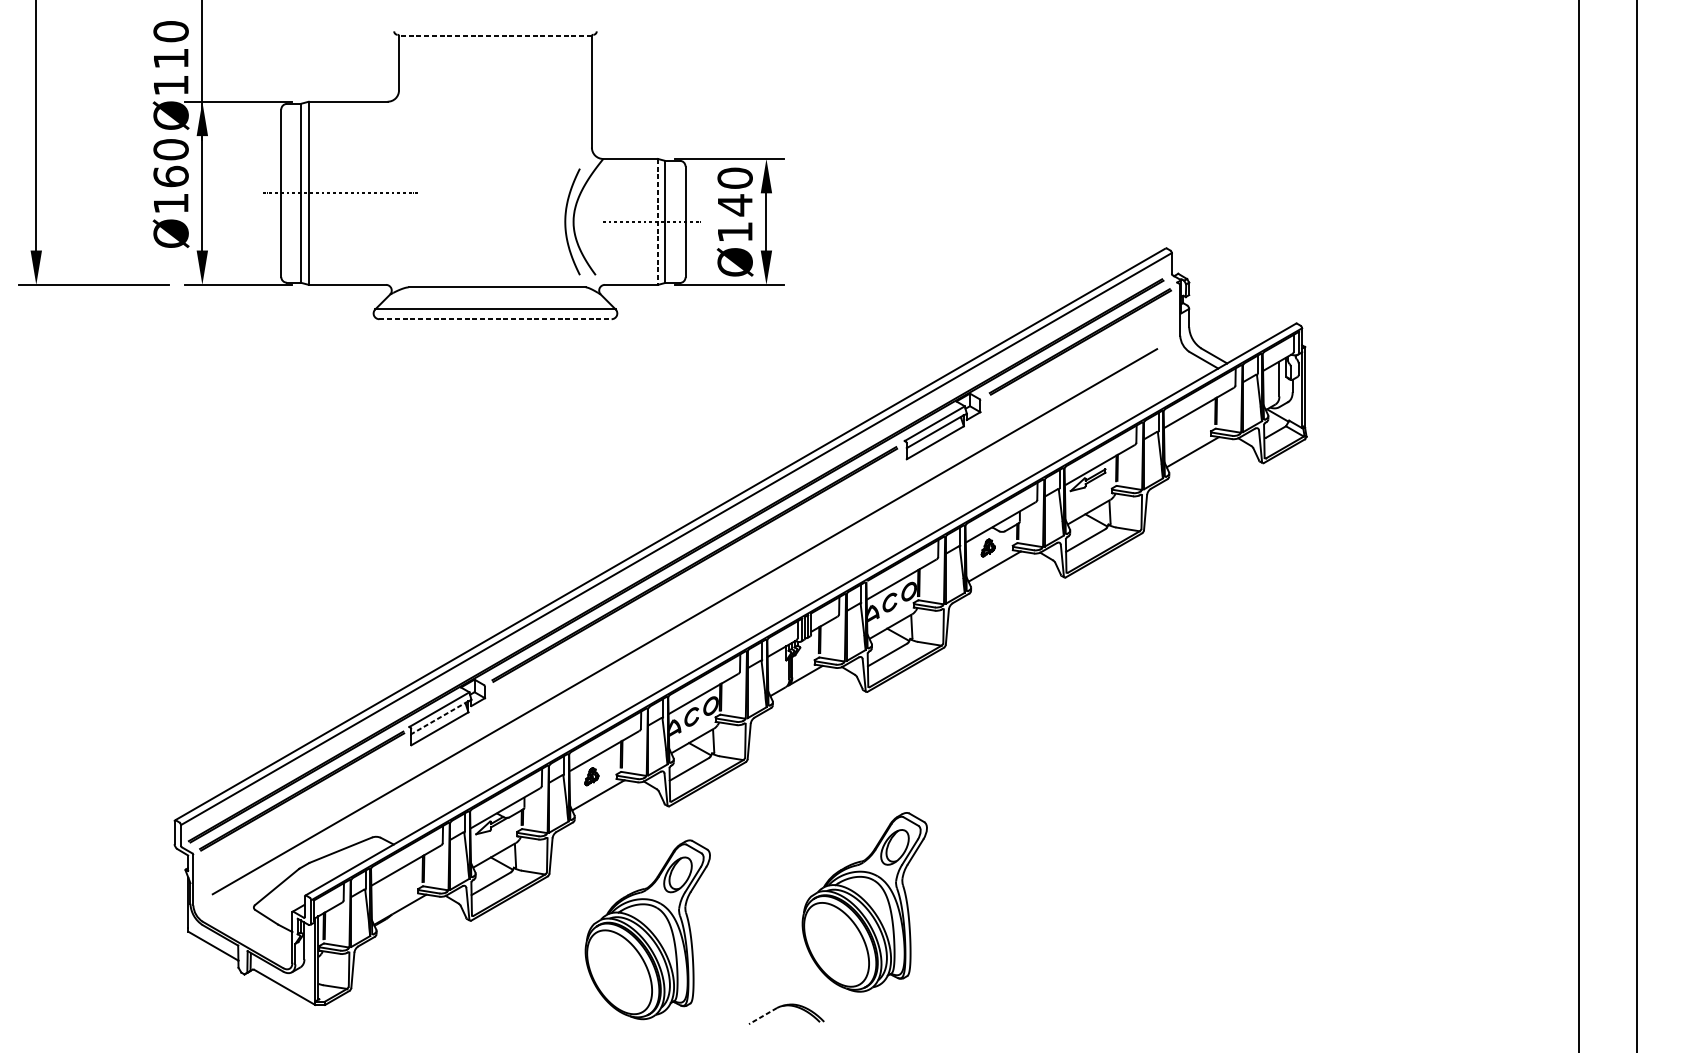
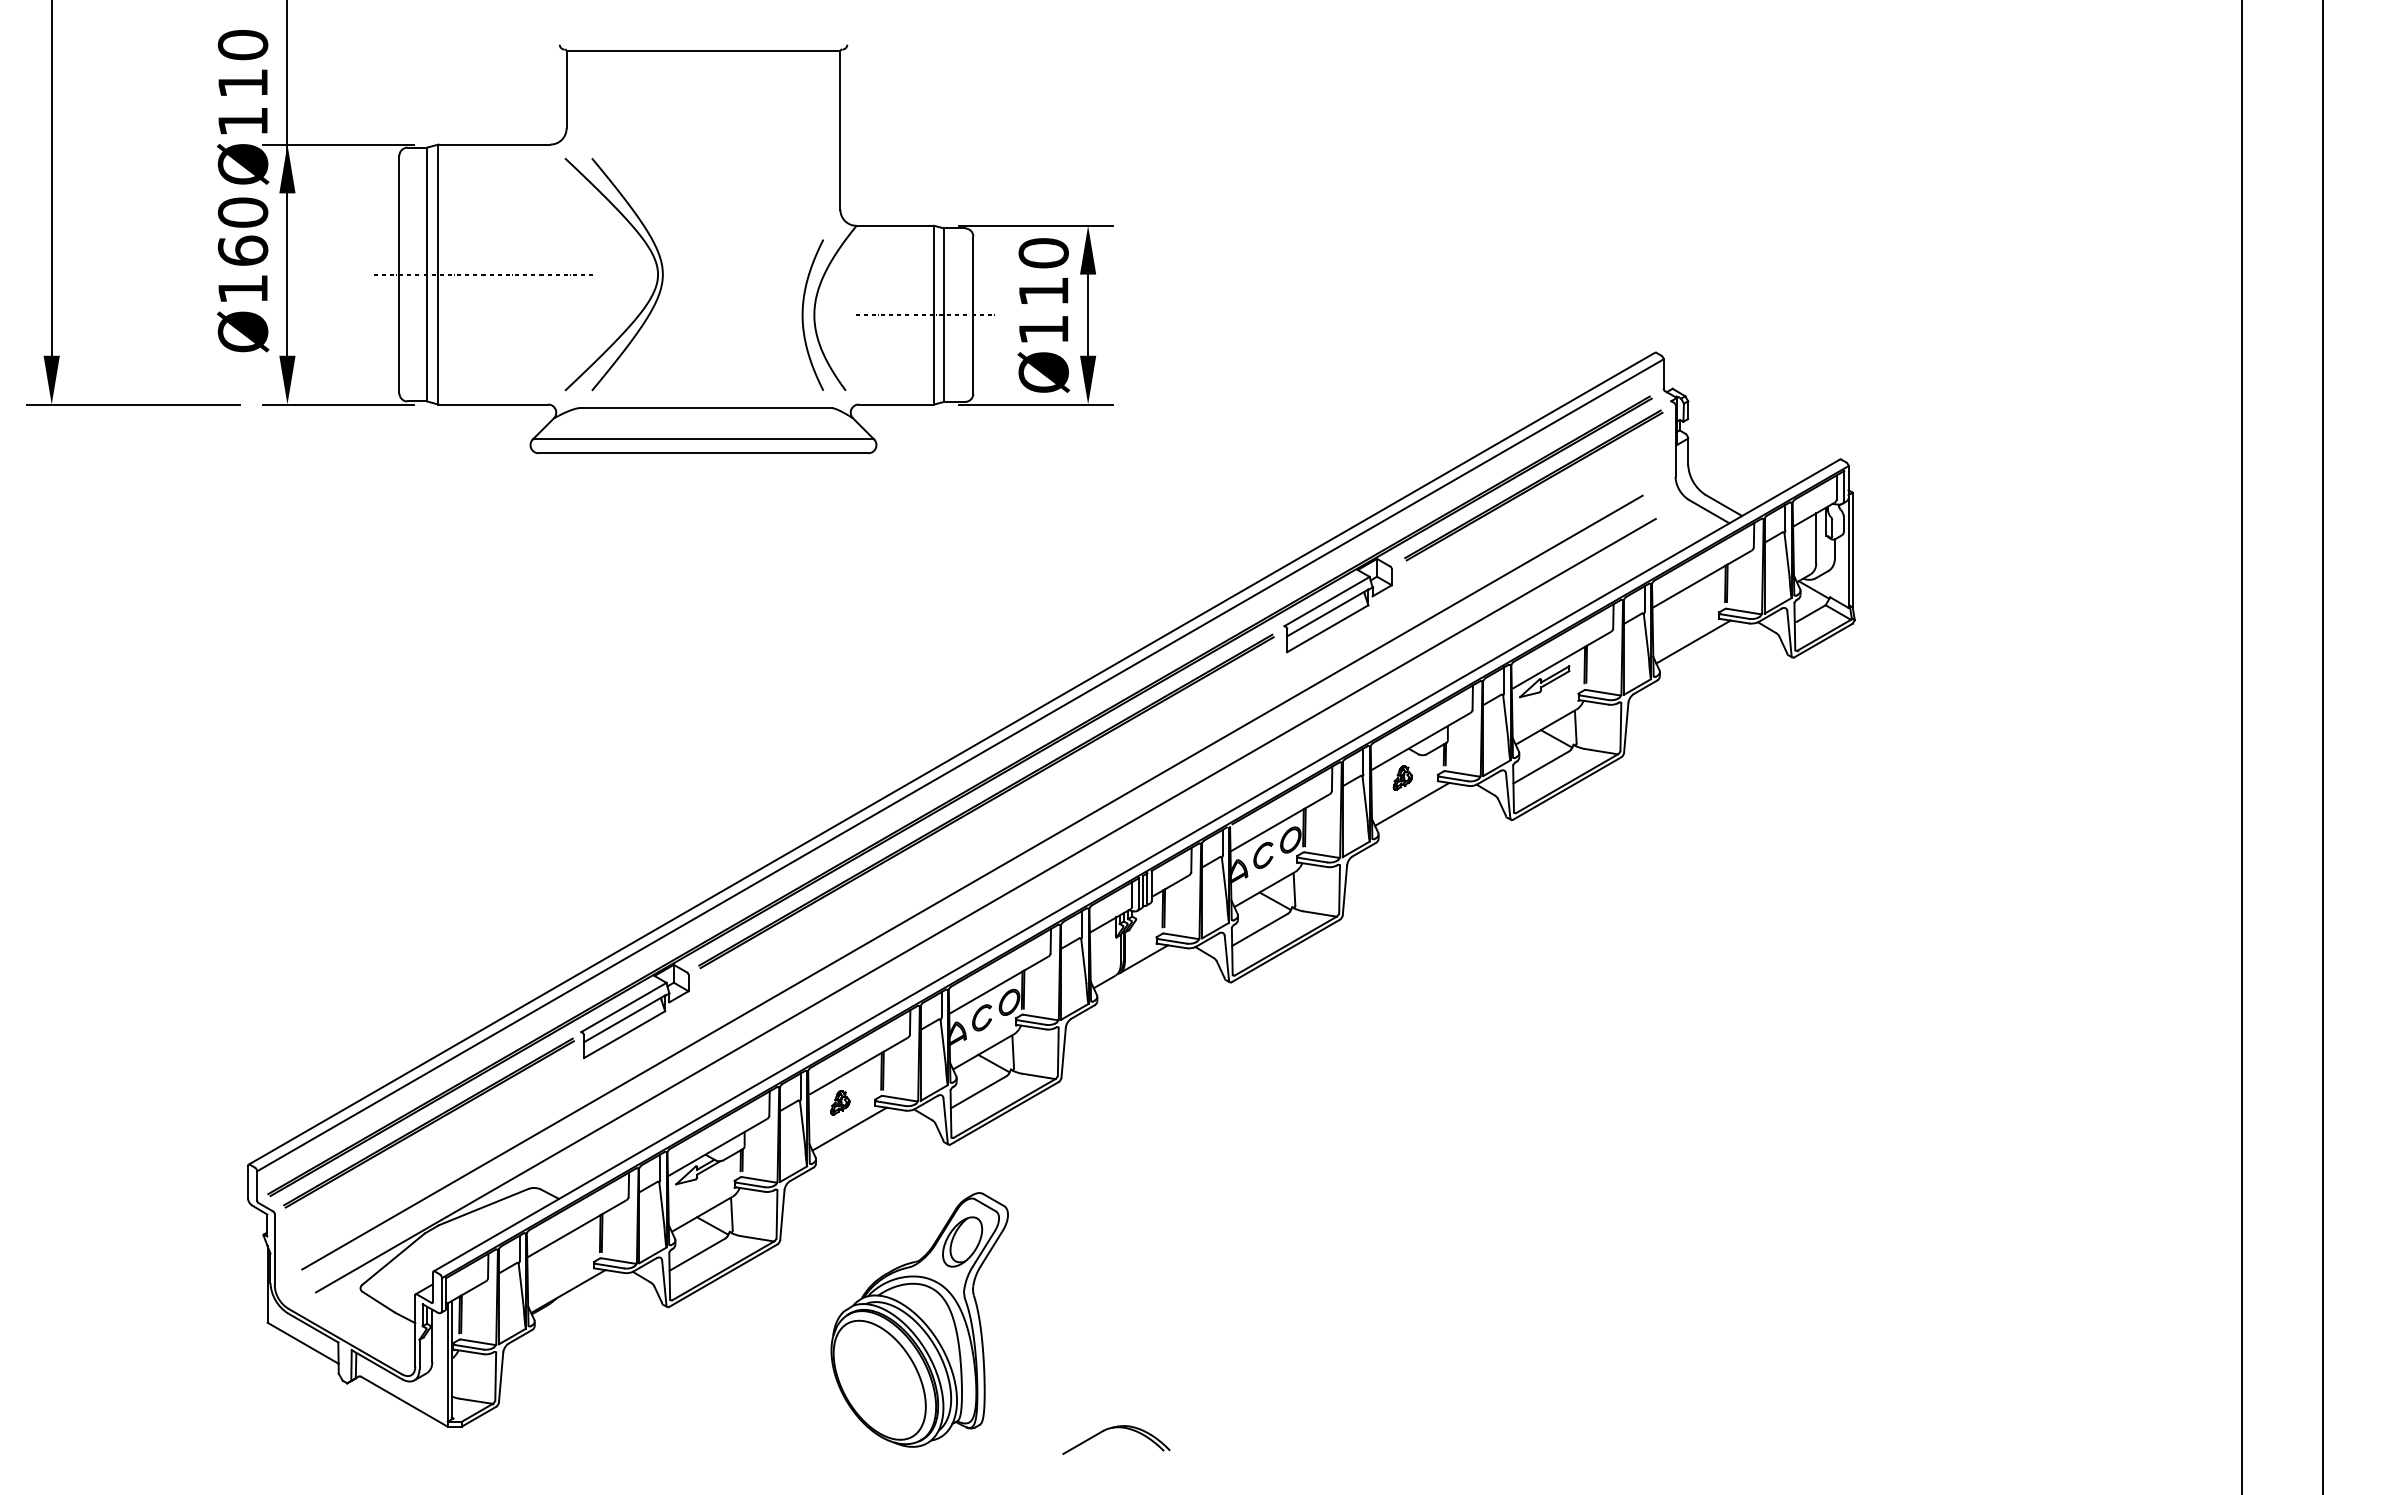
line: (495, 36) -> (703, 51), dashed -> solid
part: (458, 179) -> (651, 254), added
text: (735, 205) -> (1043, 291), Ø140 -> Ø110
line: (658, 222) -> (934, 315), dashed -> solid
line: (495, 319) -> (703, 453), dashed -> solid
line: (694, 637) -> (985, 905), added
line: (439, 717) -> (624, 1018), dashed -> solid
part: (864, 901) -> (1227, 1280), removed
line: (763, 1016) -> (1083, 1442), dashed -> solid

